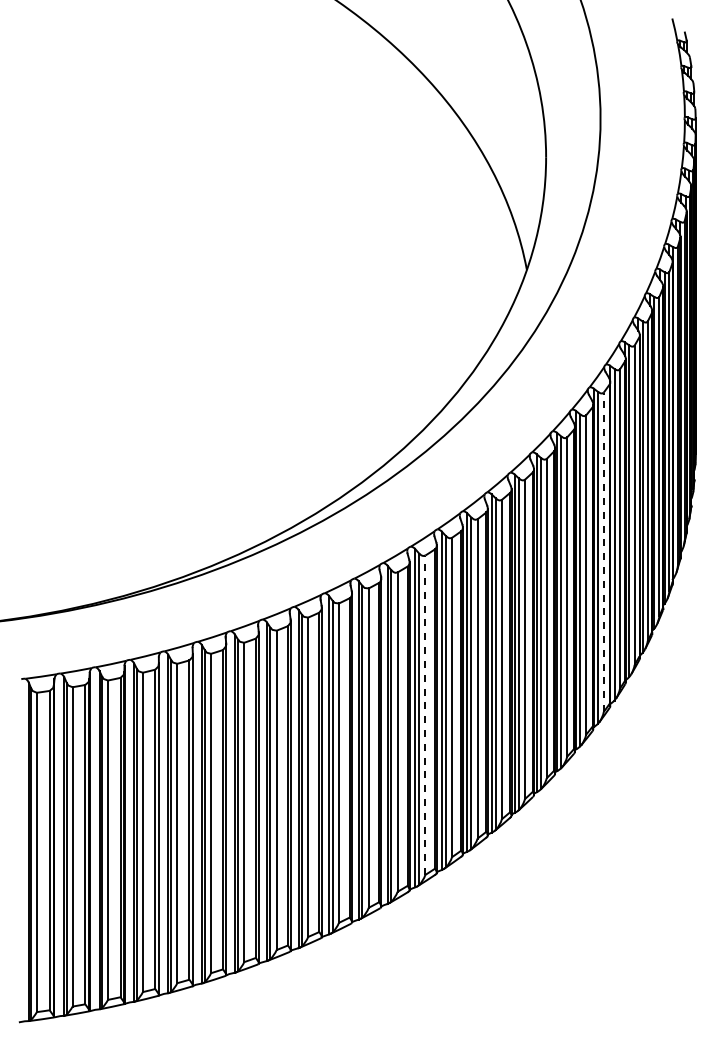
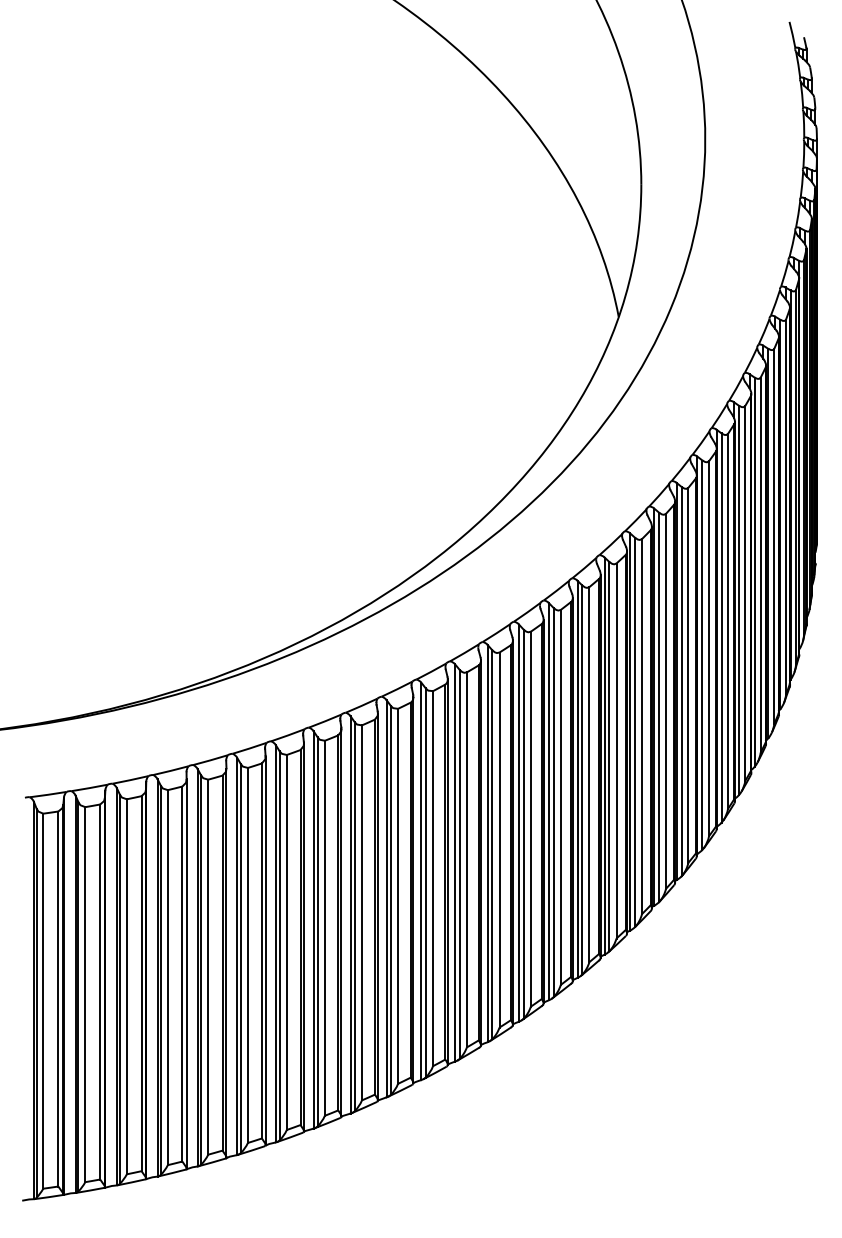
line: (603, 552) -> (708, 648), dashed -> solid
line: (425, 715) -> (499, 840), dashed -> solid

